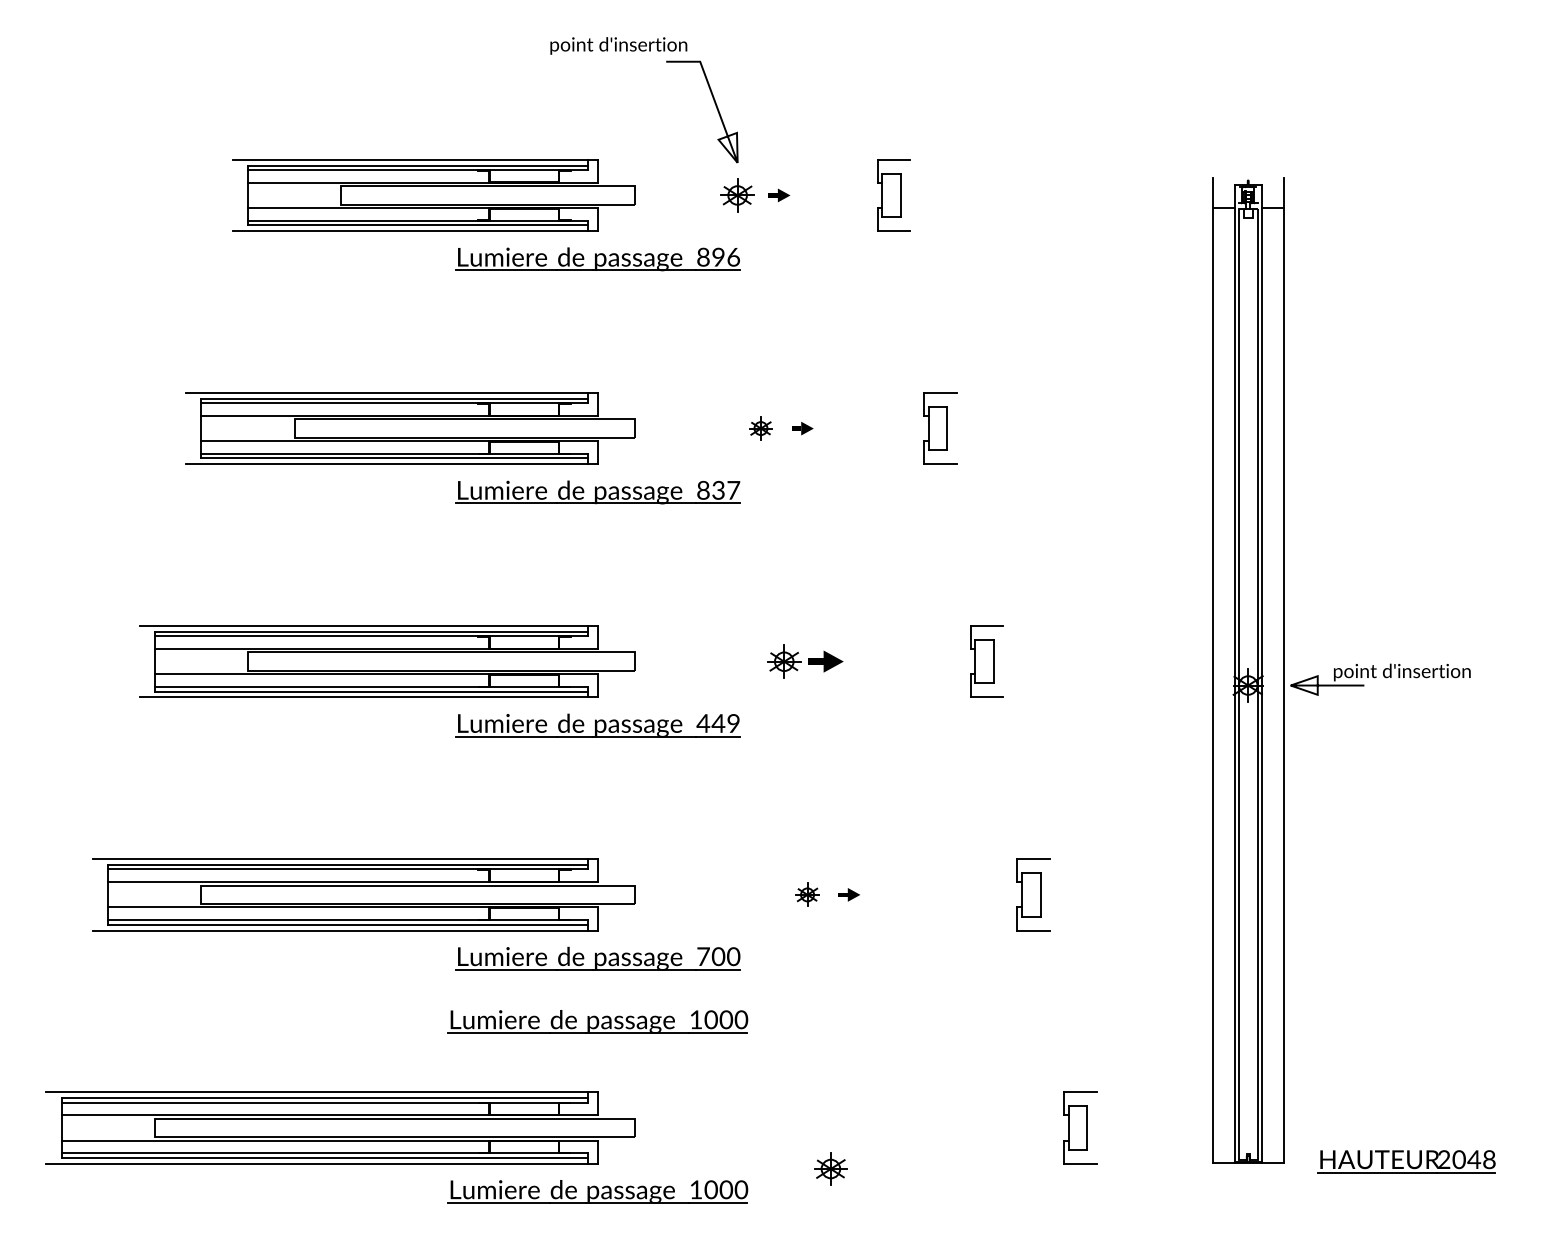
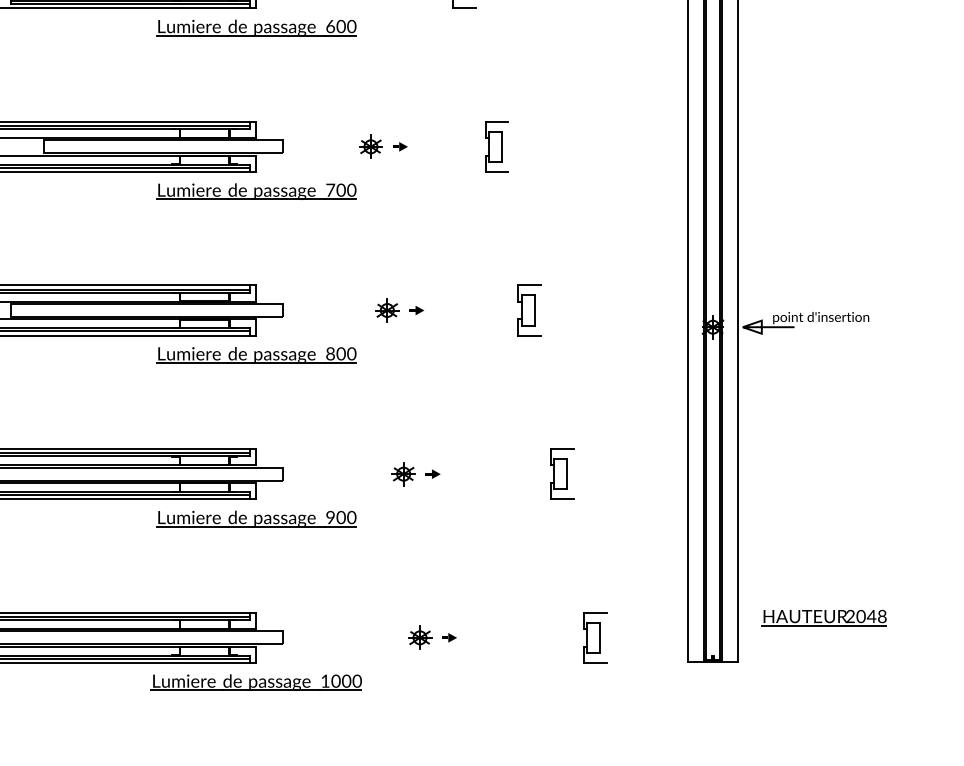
text: (718, 256) -> (341, 26), 896 -> 600
part: (760, 428) -> (370, 146), size x1.43
text: (718, 489) -> (341, 189), 837 -> 700
part: (825, 661) -> (416, 310), size x0.62
text: (718, 723) -> (341, 353), 449 -> 800
part: (807, 894) -> (403, 473), size x1.43
text: (703, 956) -> (330, 517), 700 -> 900
part: (597, 1021) -> (256, 563), removed
part: (872, 1127) -> (449, 637), added
part: (1406, 1161) -> (824, 617), moved
part: (830, 1168) -> (419, 637), moved

